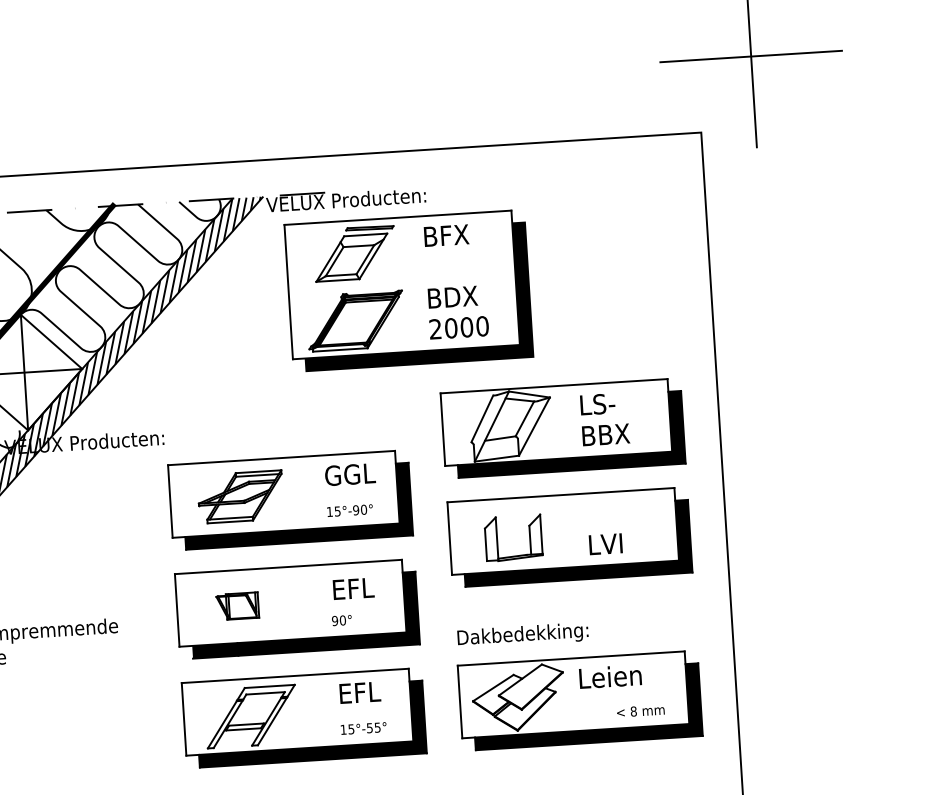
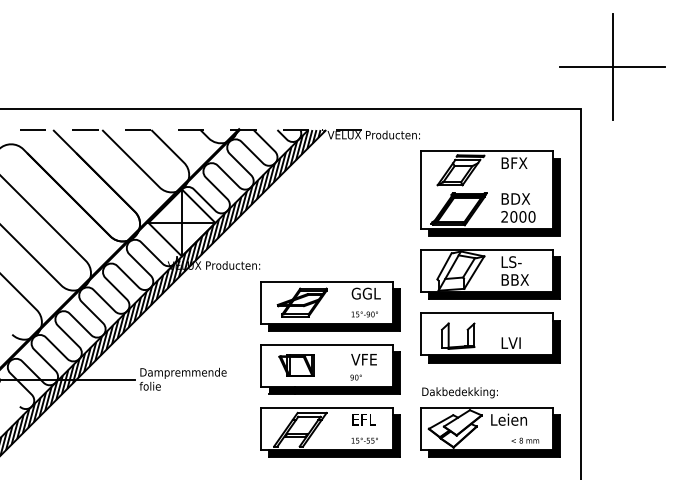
part: (408, 290) -> (490, 193), moved
text: (352, 588) -> (363, 359), EFL -> VFE
part: (237, 606) -> (296, 365), size x1.43

